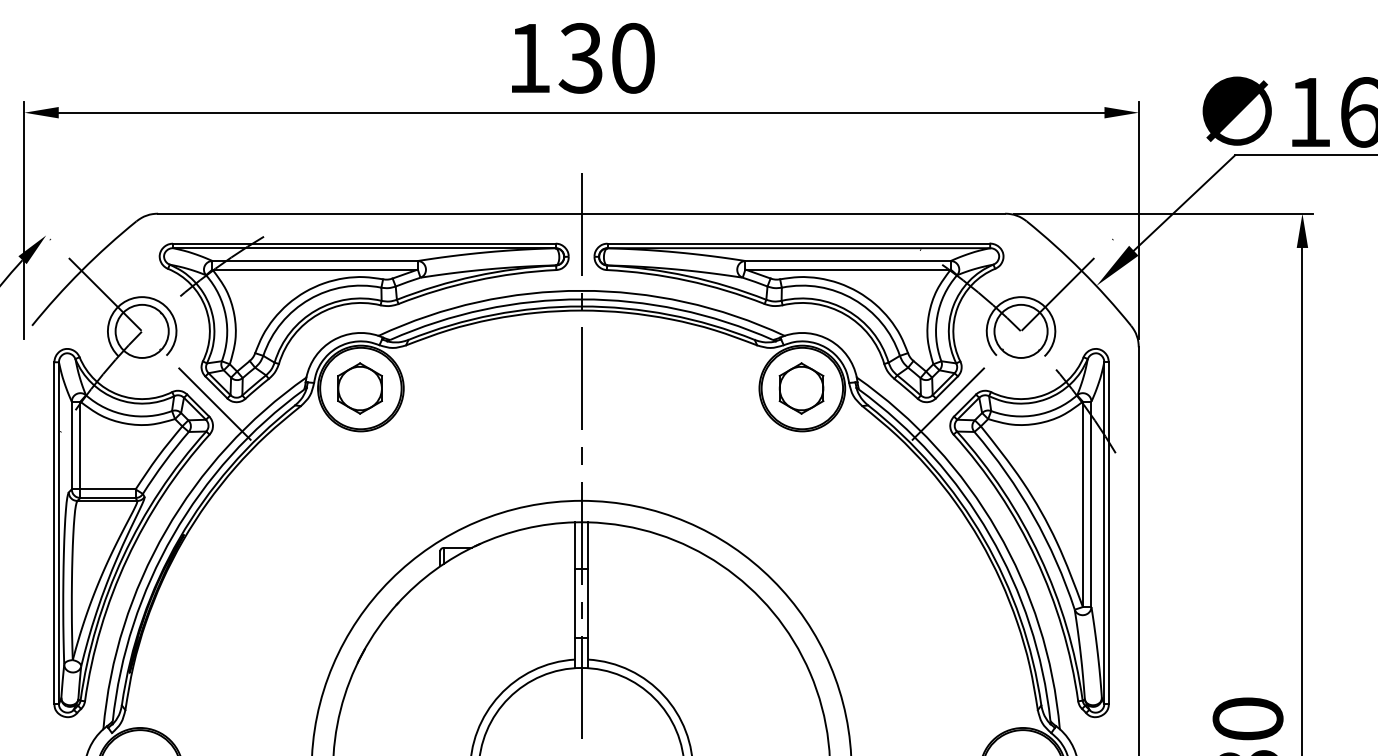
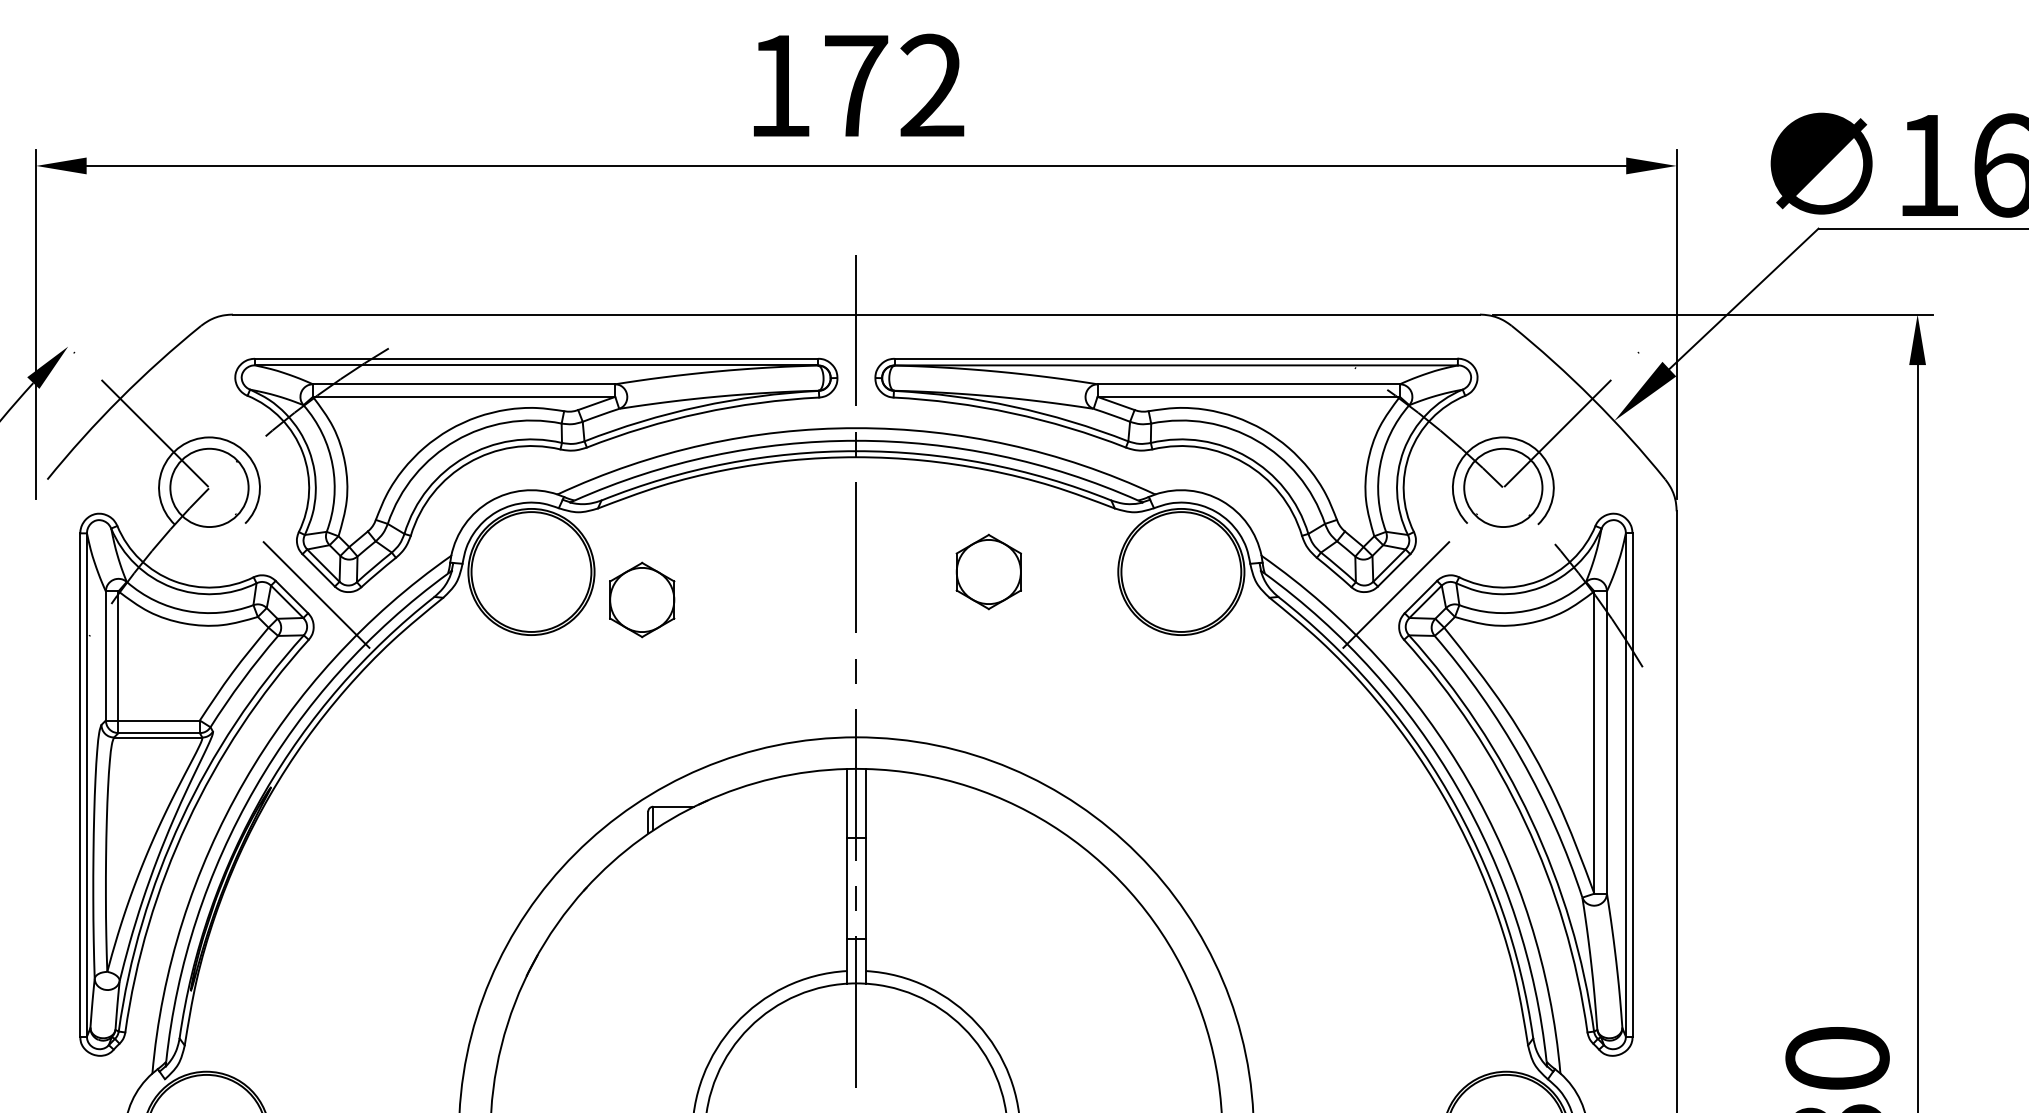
text: (606, 58) -> (893, 86), 130 -> 172
part: (359, 388) -> (641, 599), moved
part: (801, 388) -> (988, 571), moved

